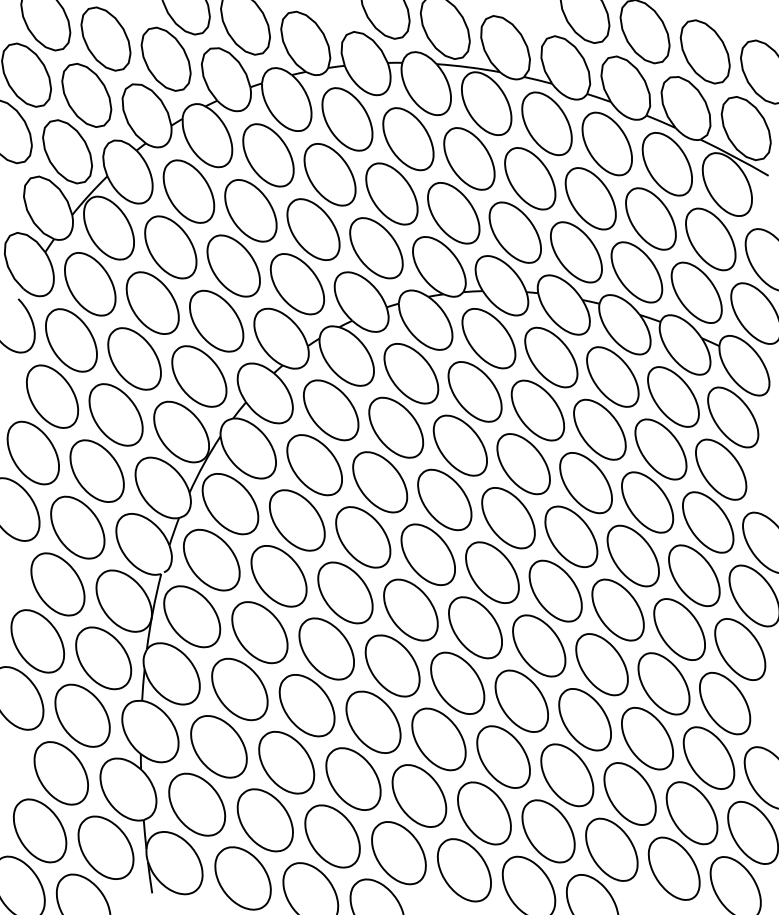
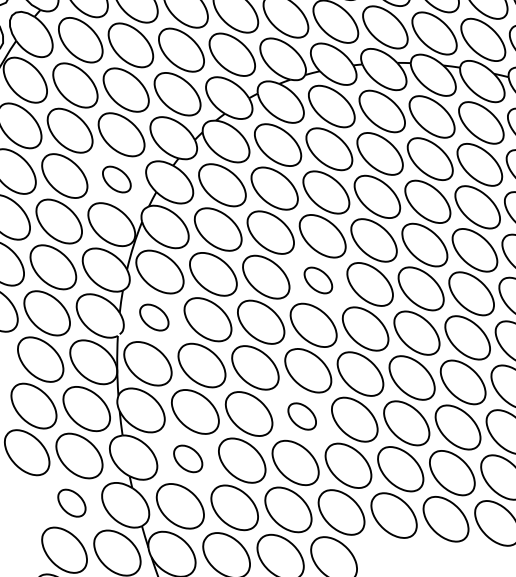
part: (199, 376) -> (116, 179), size x0.6
part: (427, 554) -> (317, 280), size x0.6
part: (211, 559) -> (153, 317), size x0.6
part: (373, 721) -> (302, 416), size x0.6
part: (218, 746) -> (187, 458), size x0.6
part: (60, 773) -> (71, 503), size x0.6

